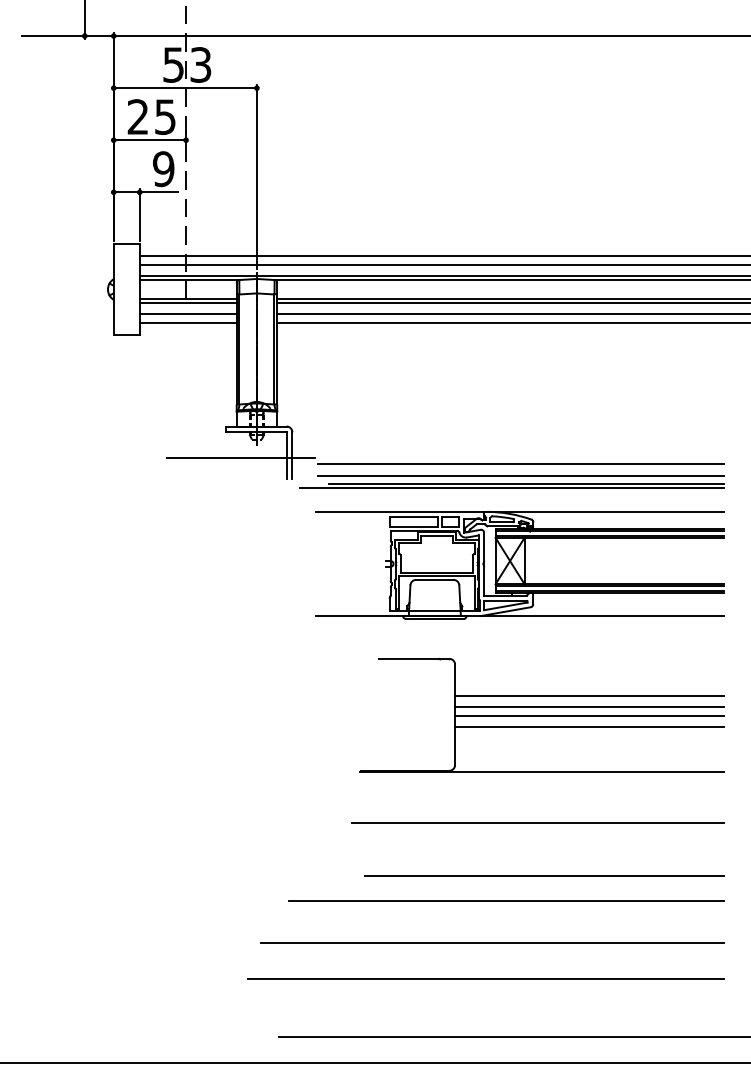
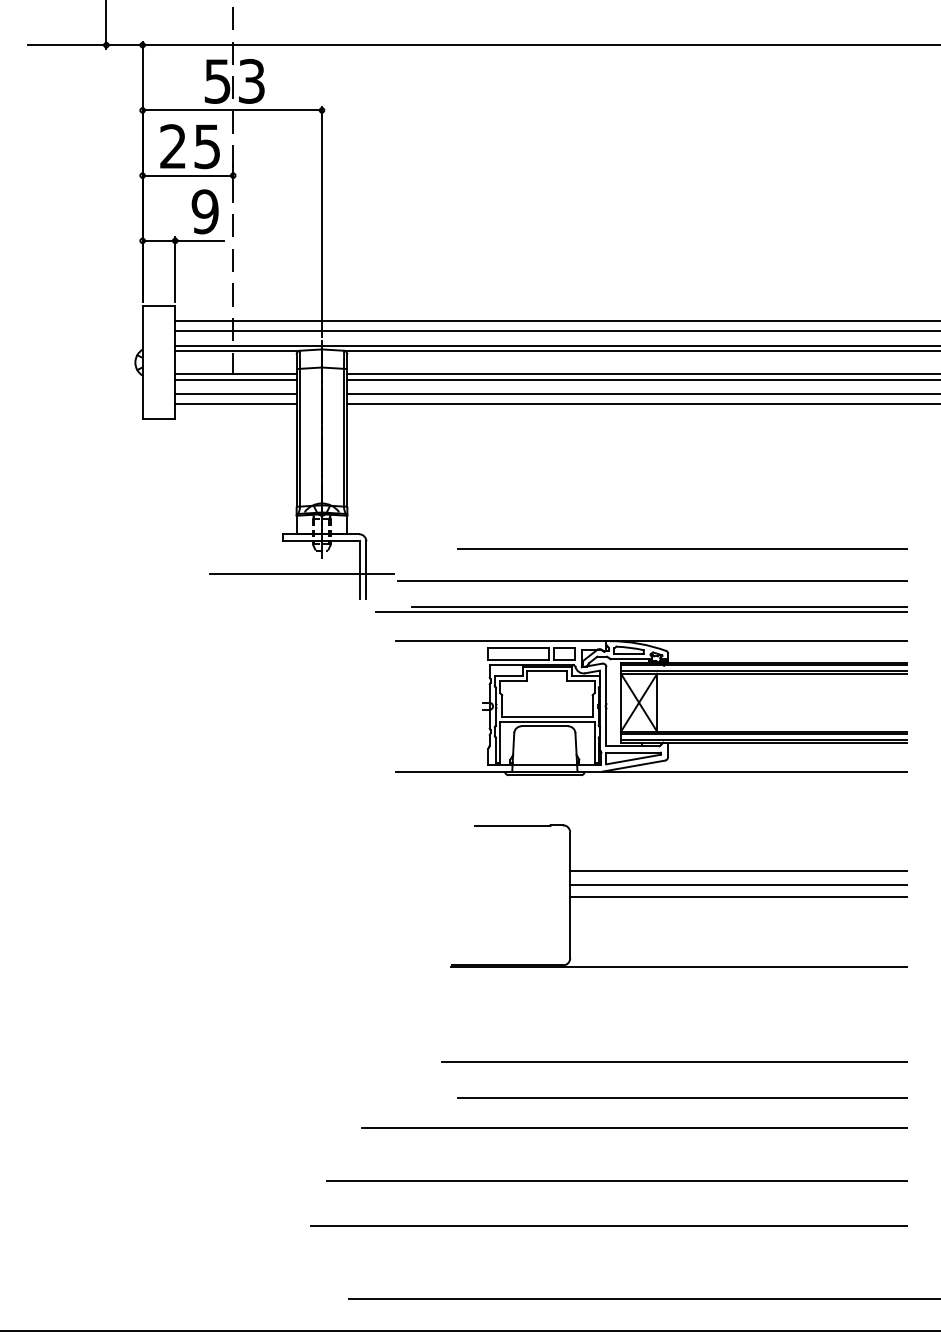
line: (544, 437) -> (682, 547), added
line: (520, 475) -> (652, 595), removed
line: (589, 727) -> (738, 911), removed
line: (537, 822) -> (673, 1061), moved

